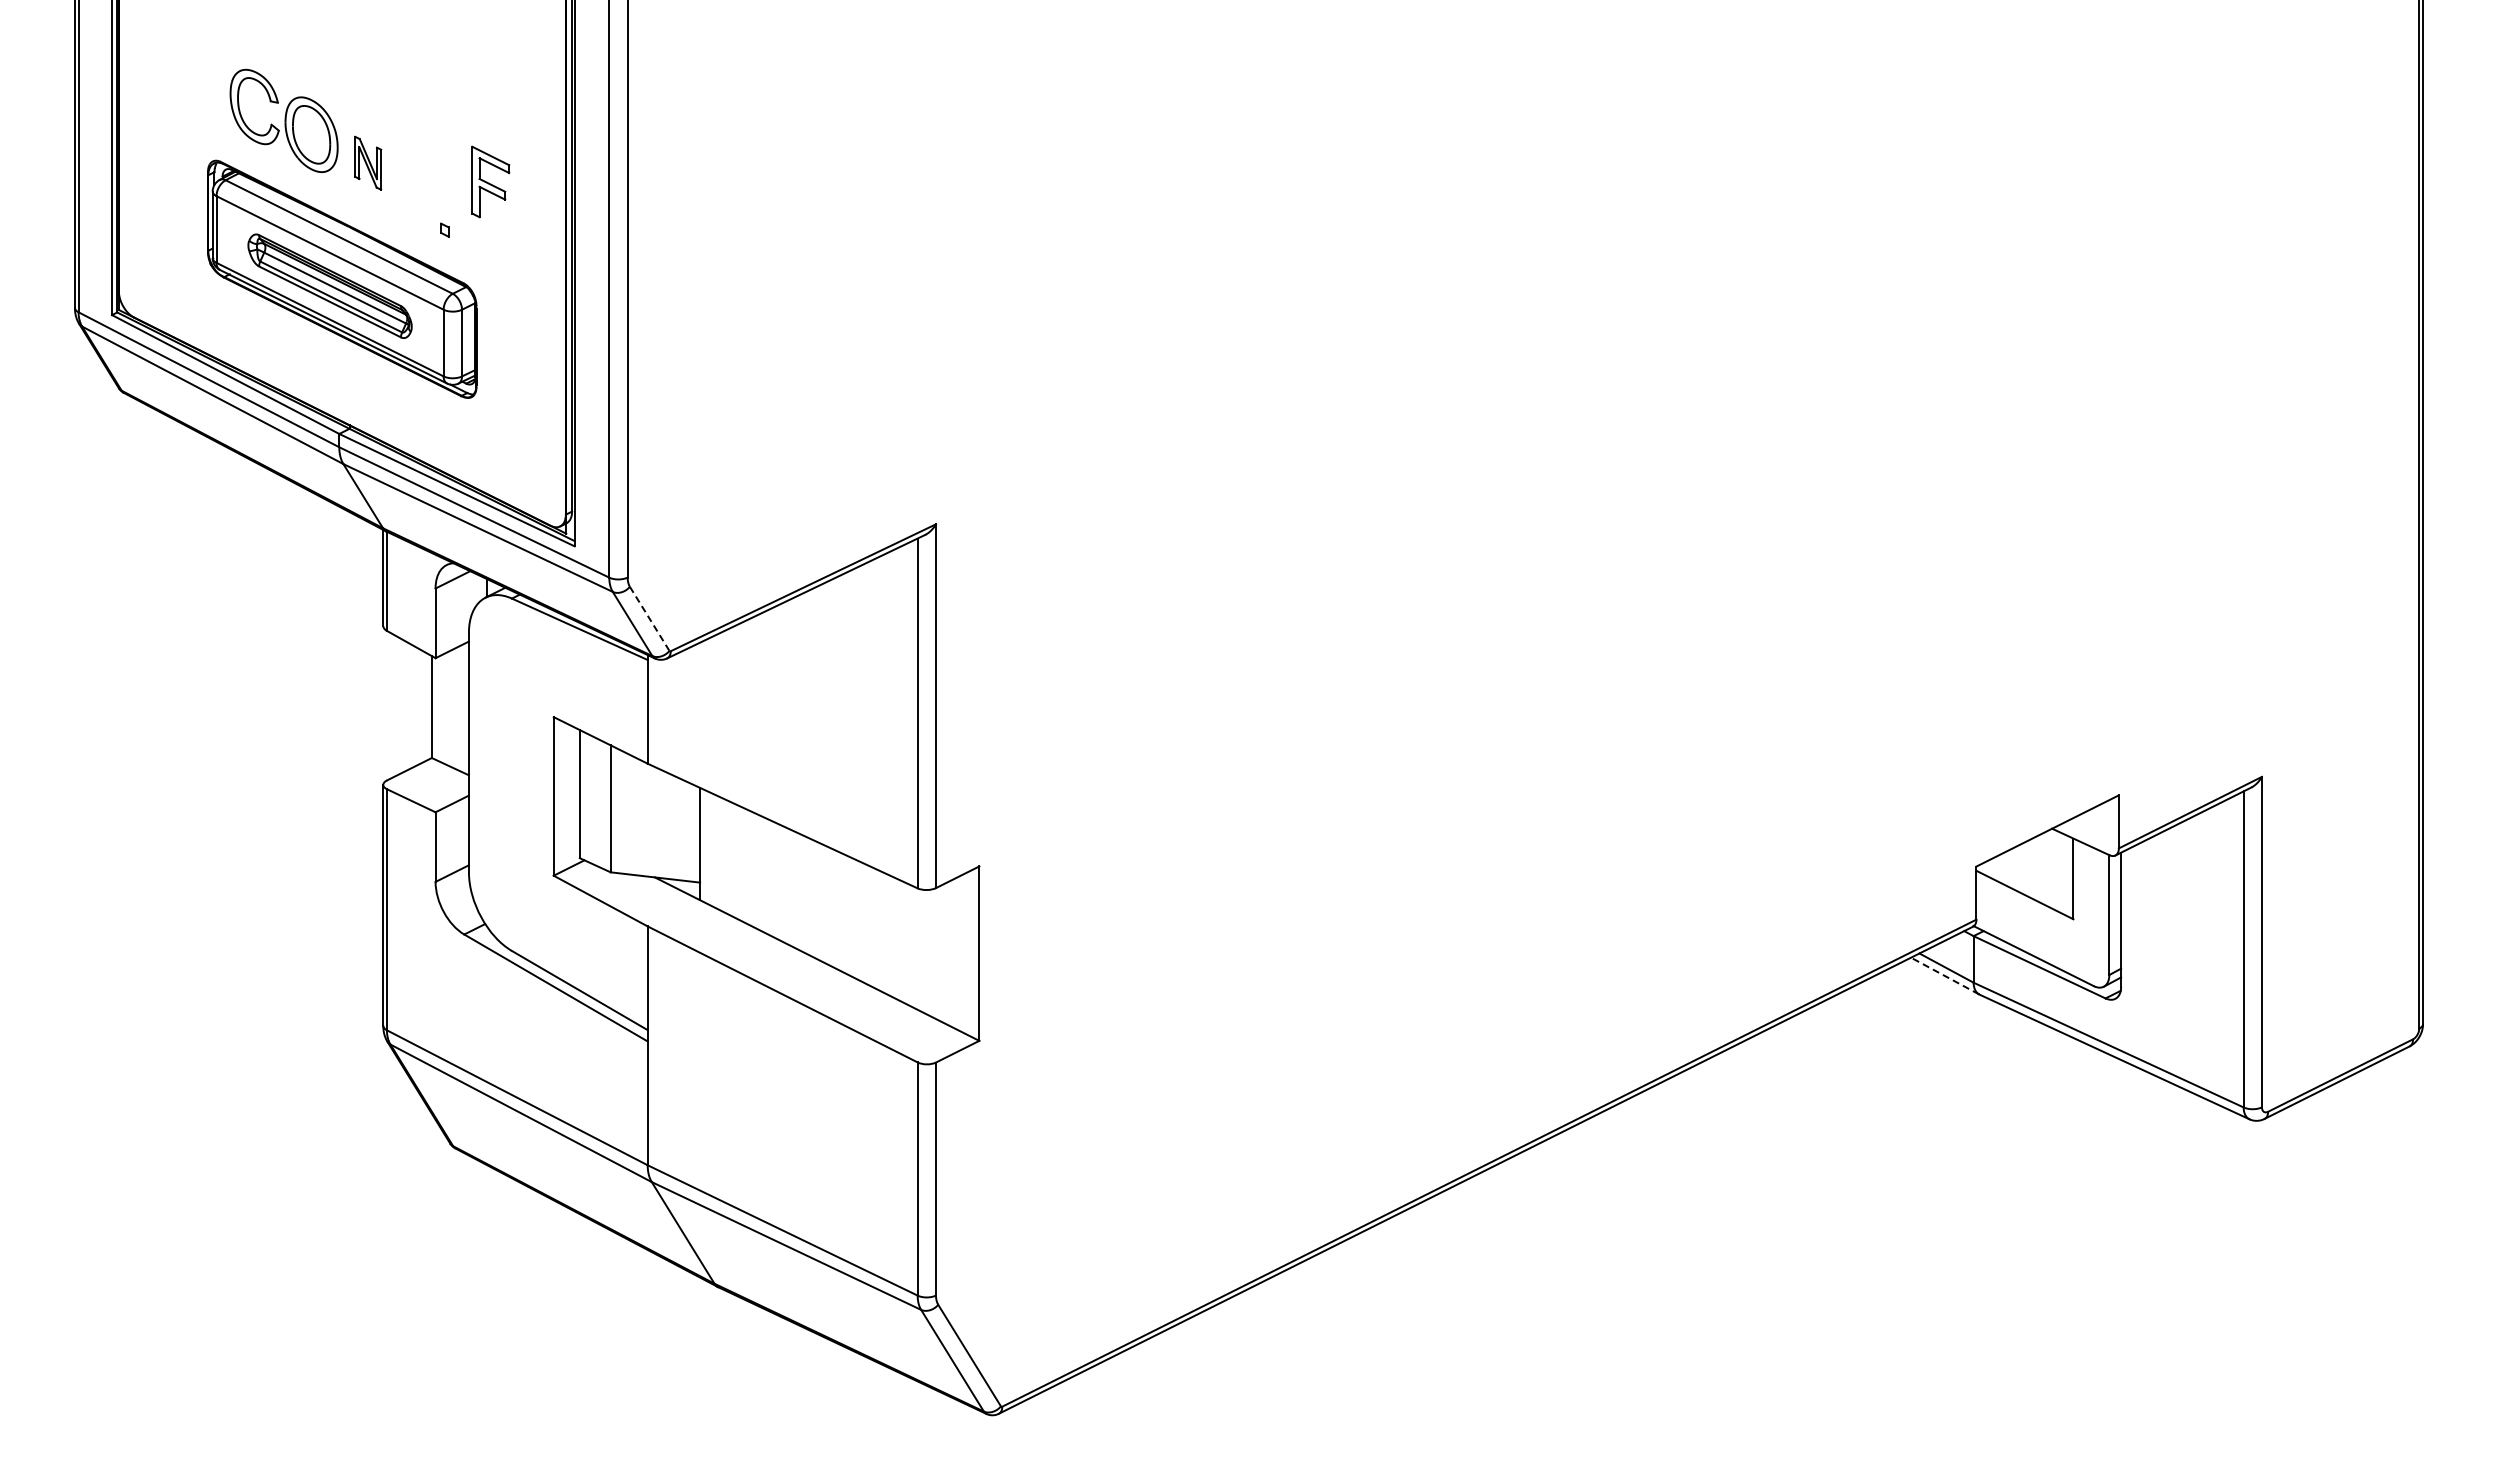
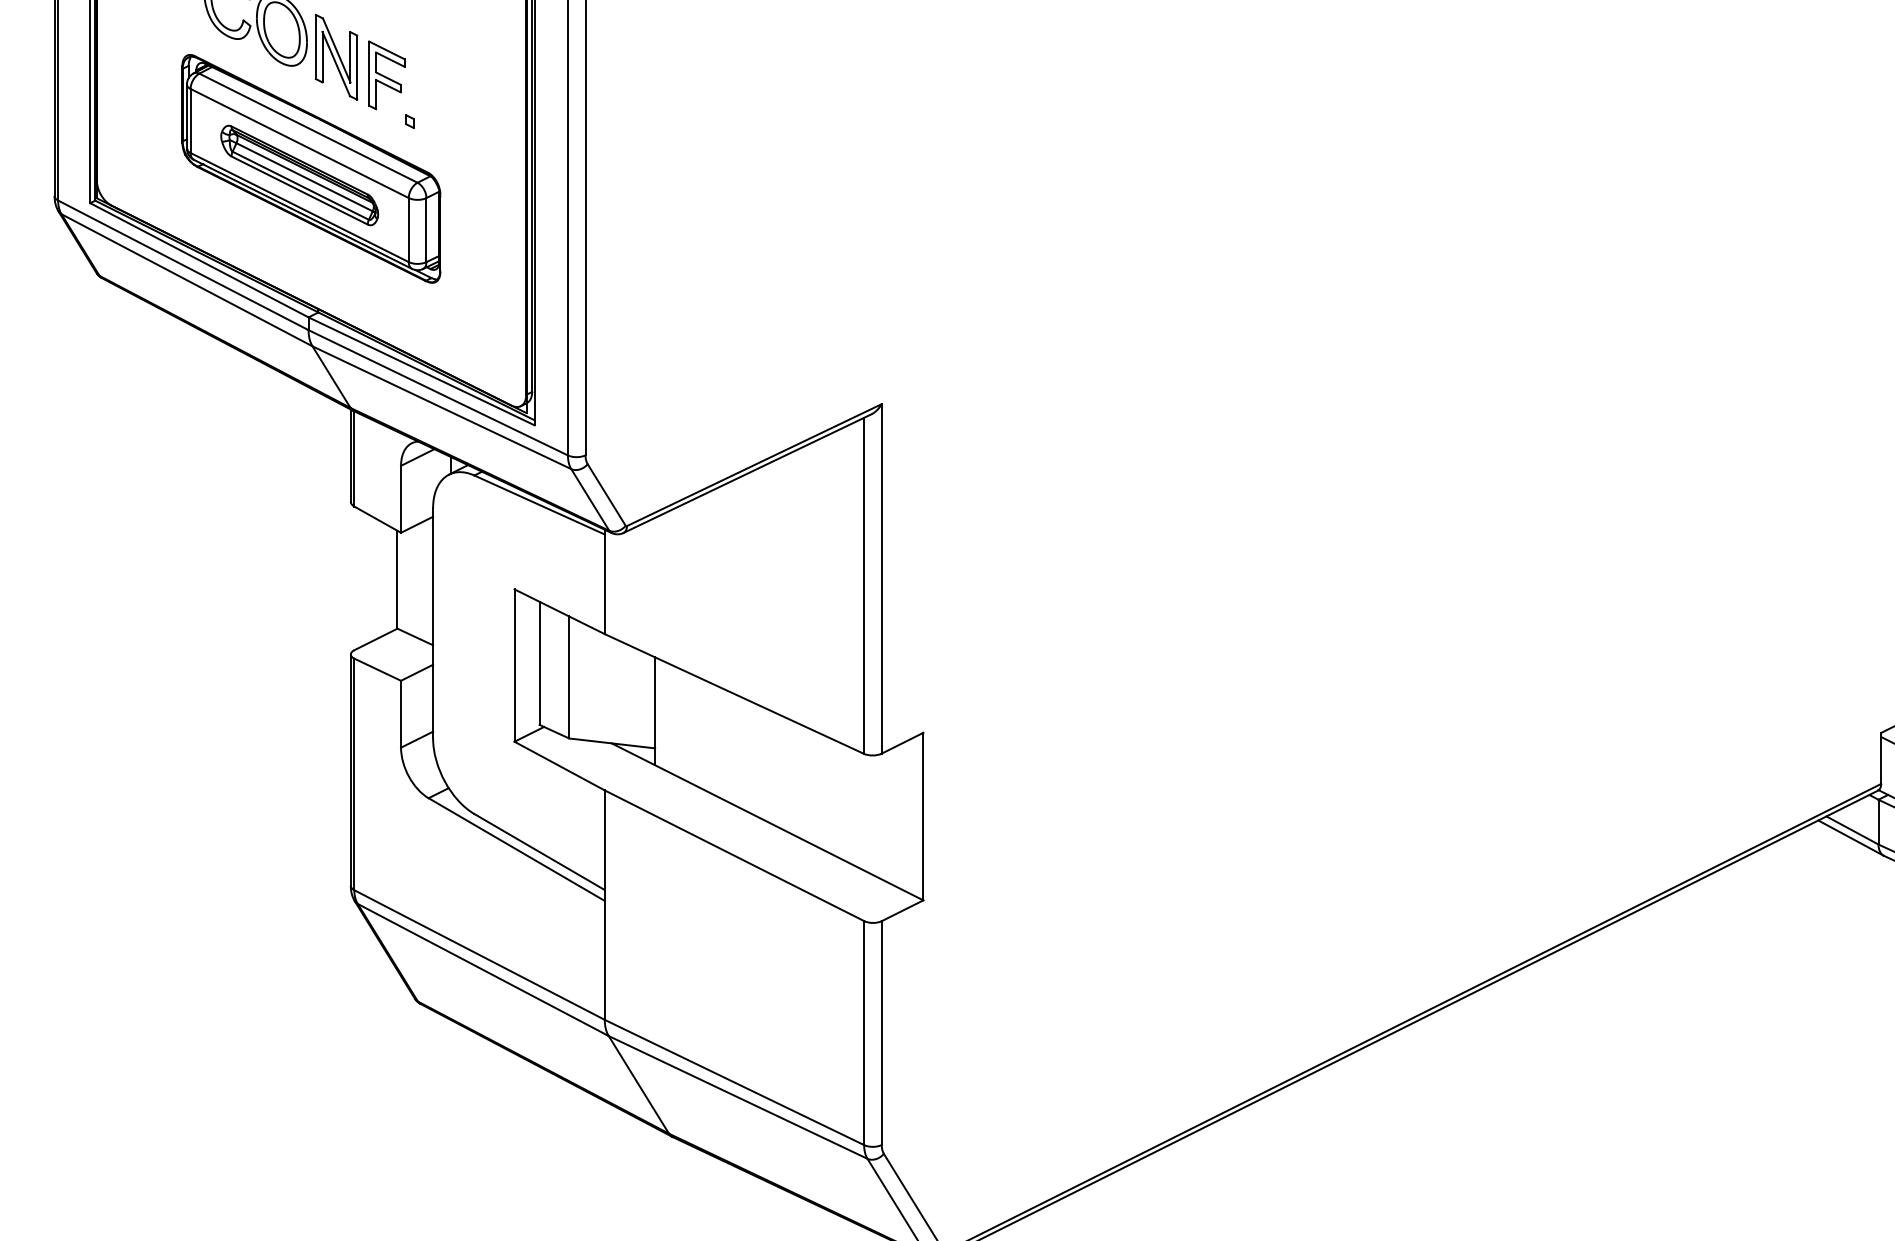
part: (367, 163) -> (335, 57), size x1.67
part: (490, 181) -> (386, 74), moved
line: (649, 618) -> (606, 494), dashed -> solid
line: (1945, 976) -> (1851, 838), dashed -> solid

